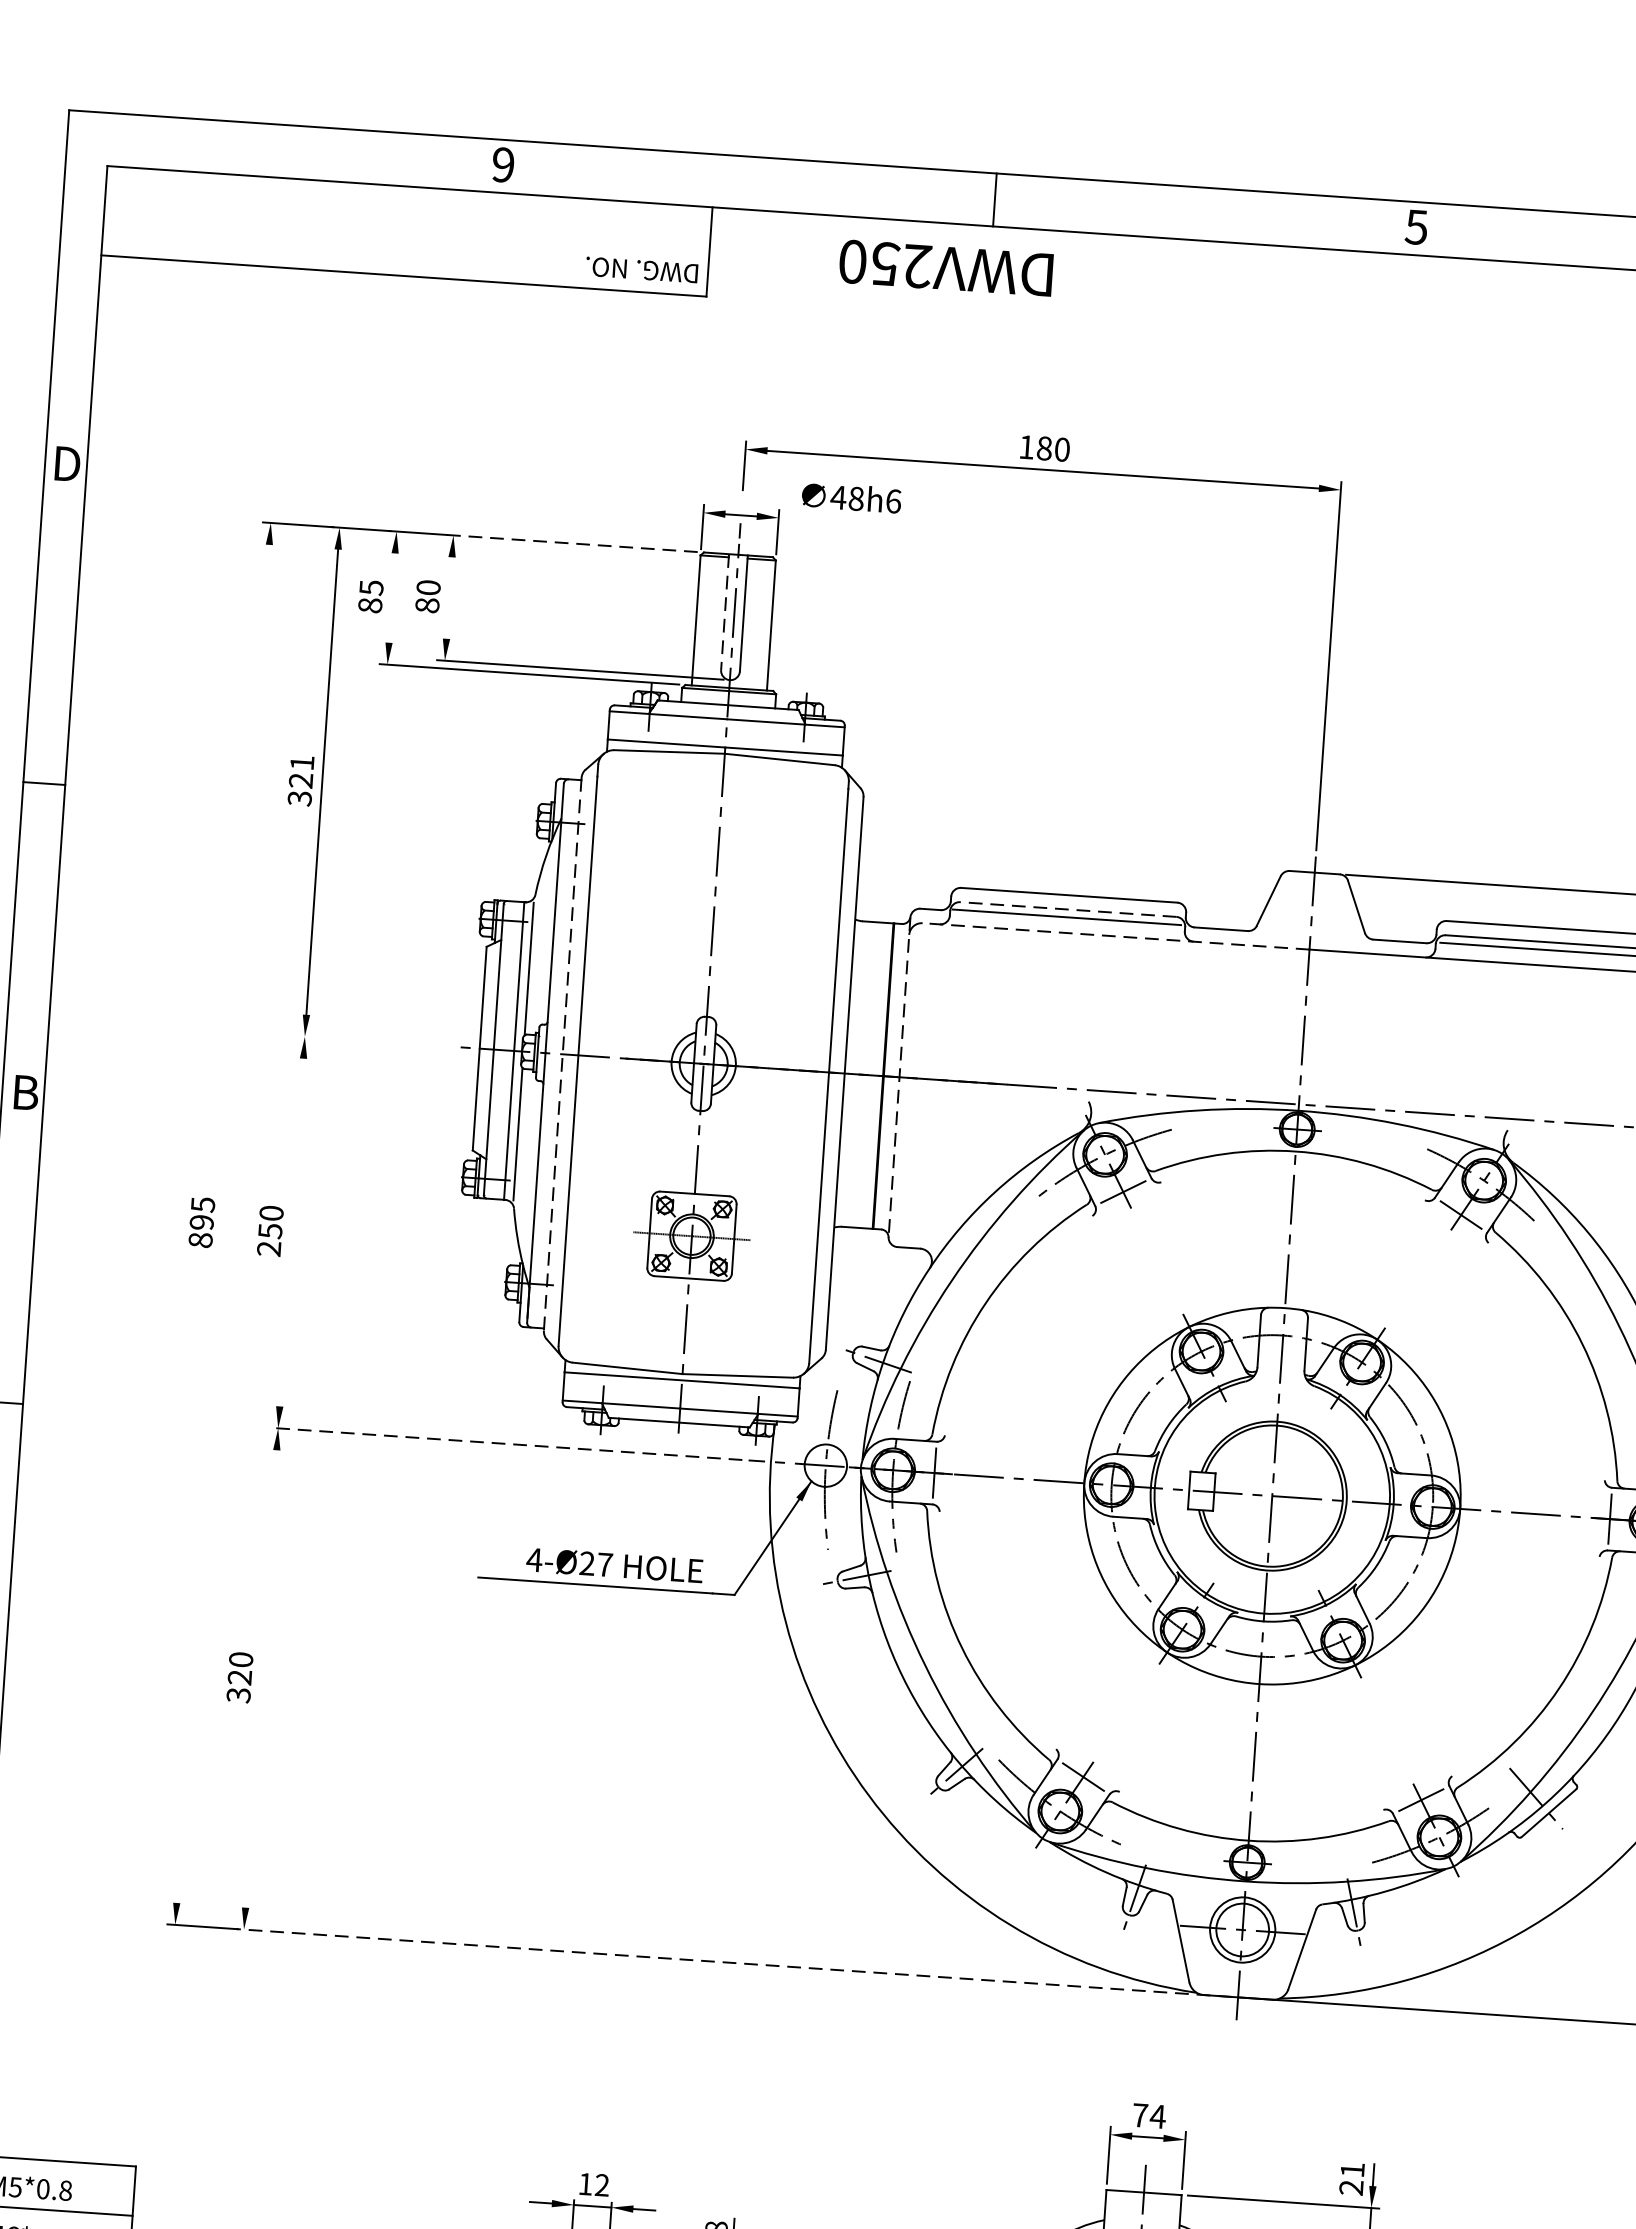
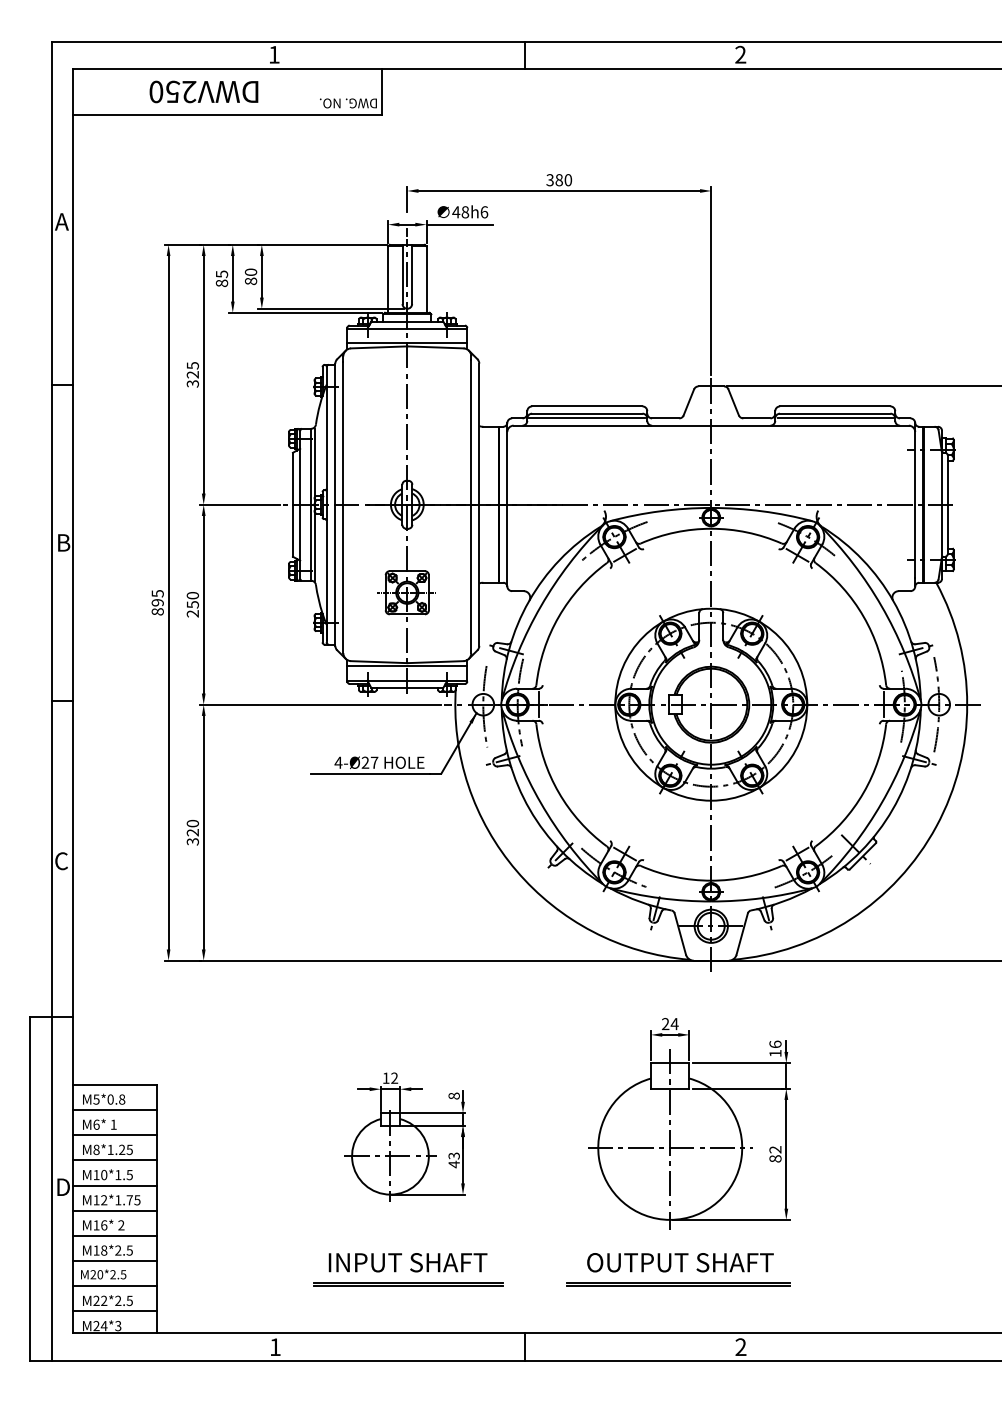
text: (503, 164) -> (274, 54), 9 -> 1
text: (1416, 226) -> (740, 54), 5 -> 2
text: (945, 267) -> (203, 91), moved
text: (1025, 447) -> (549, 180), 180 -> 380
text: (66, 463) -> (62, 221), D -> A
line: (843, 521) -> (459, 224), added
line: (570, 542) -> (321, 244), dashed -> solid
line: (391, 597) -> (232, 278), added
line: (448, 597) -> (261, 276), added
line: (724, 612) -> (402, 274), dashed -> solid
text: (301, 762) -> (192, 365), 321 -> 325
line: (1066, 909) -> (586, 413), dashed -> solid
line: (1116, 936) -> (612, 425), dashed -> solid
line: (375, 1040) -> (239, 504), added
line: (562, 1055) -> (335, 505), dashed -> solid
line: (899, 1076) -> (507, 504), dashed -> solid
line: (222, 1223) -> (168, 602), added
line: (291, 1232) -> (203, 604), added
line: (505, 1443) -> (319, 704), dashed -> solid
line: (260, 1678) -> (203, 832), added
line: (733, 1962) -> (453, 960), dashed -> solid
text: (1139, 2116) -> (665, 1024), 74 -> 24
text: (1352, 2177) -> (775, 1048), 21 -> 16

